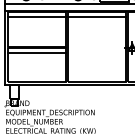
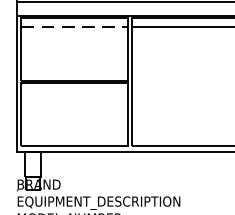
line: (37, 17) -> (75, 27), solid -> dashed
line: (37, 52) -> (75, 91), removed

